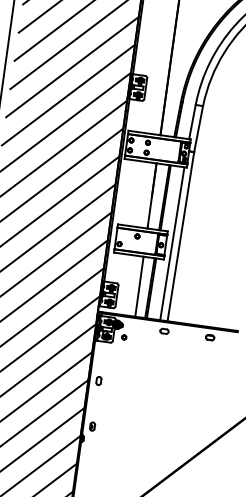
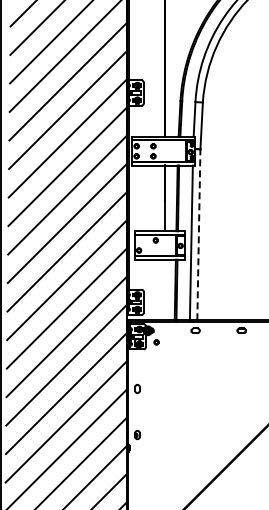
line: (180, 236) -> (198, 234), solid -> dashed
line: (139, 286) -> (164, 289), removed

